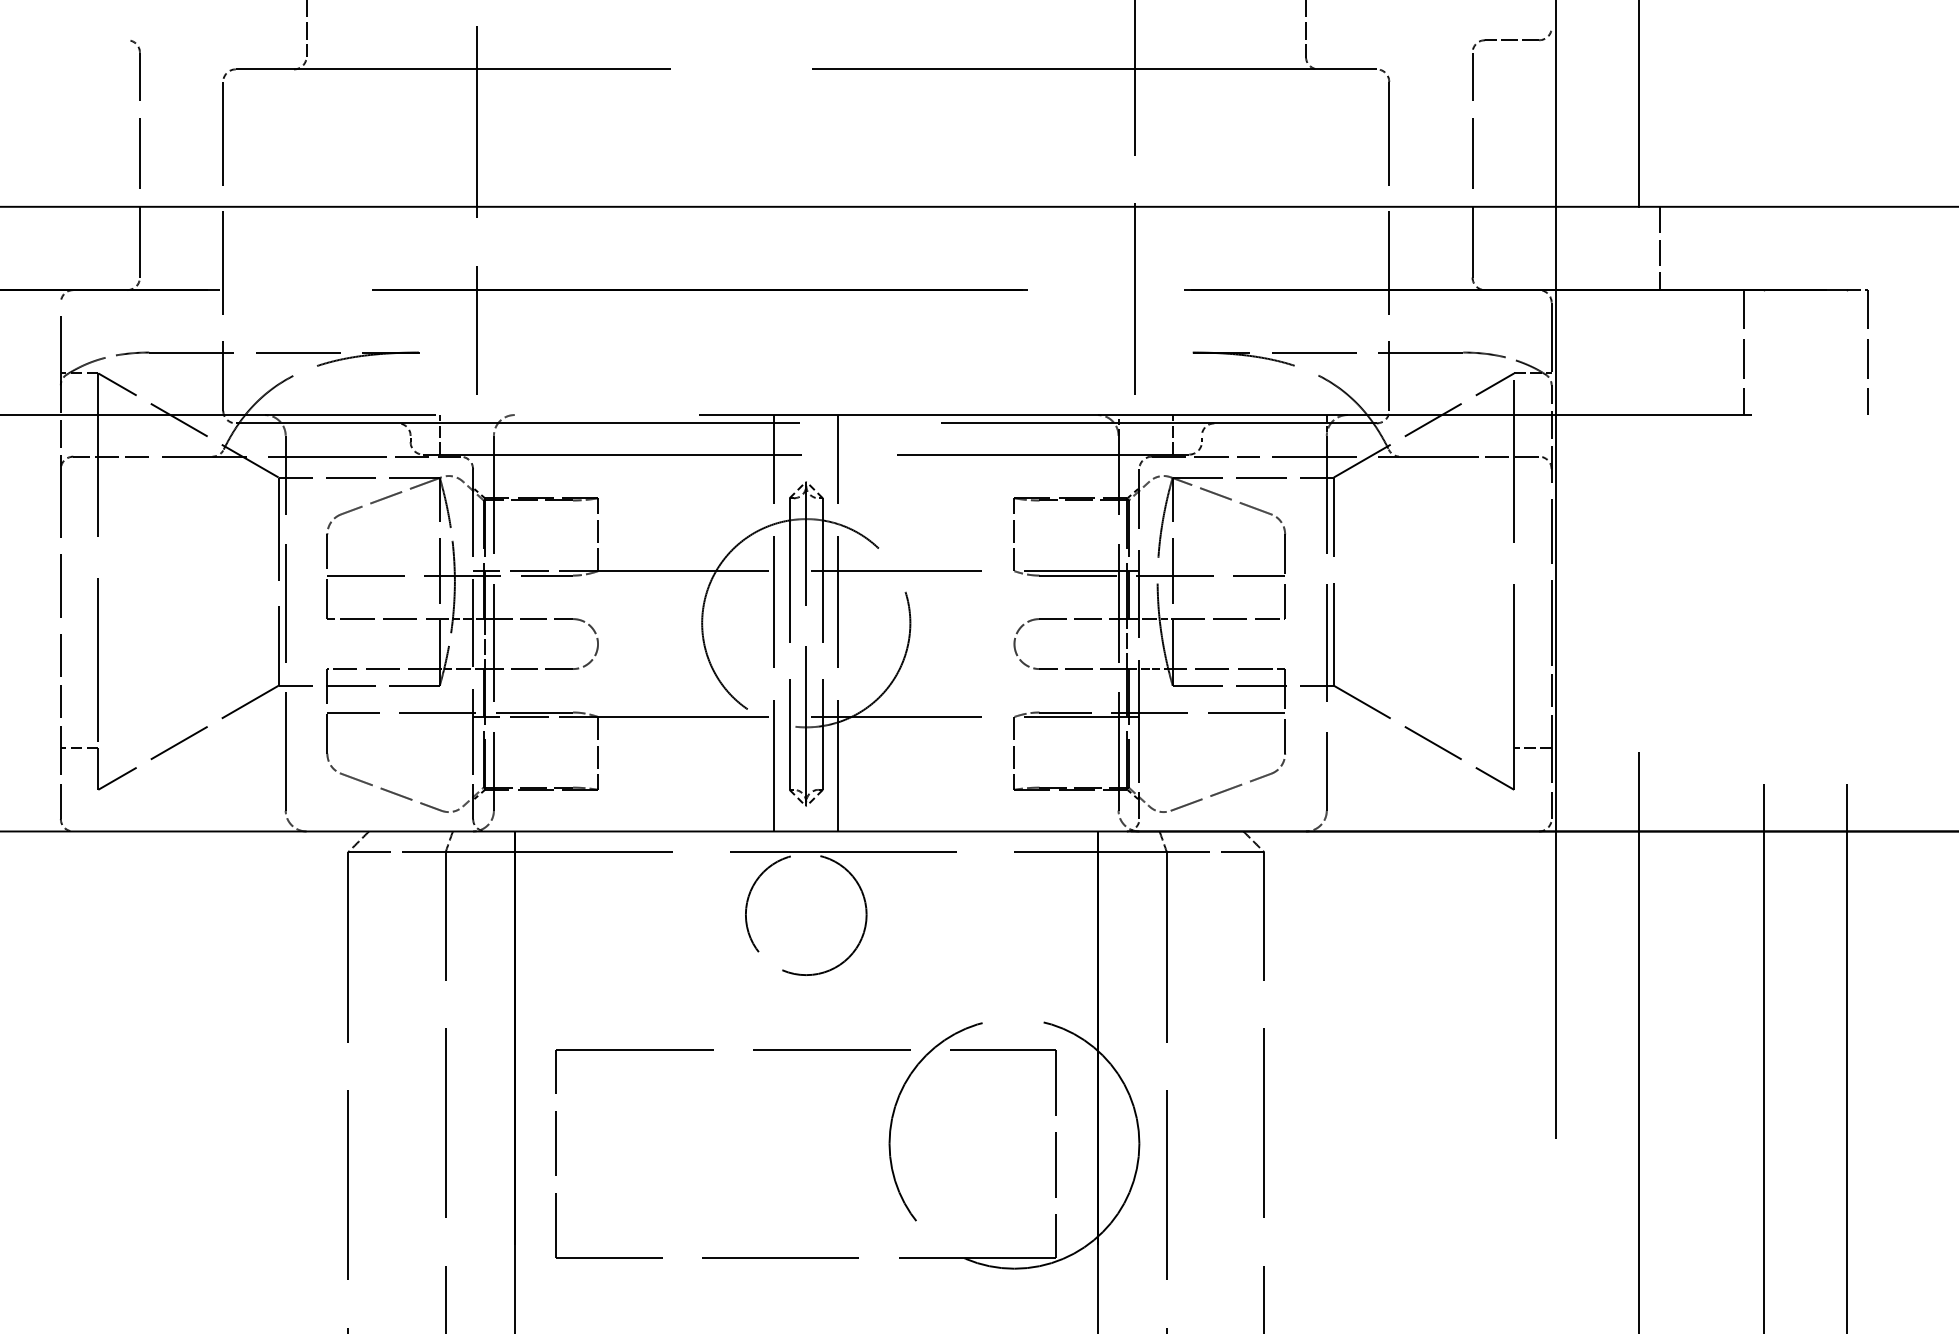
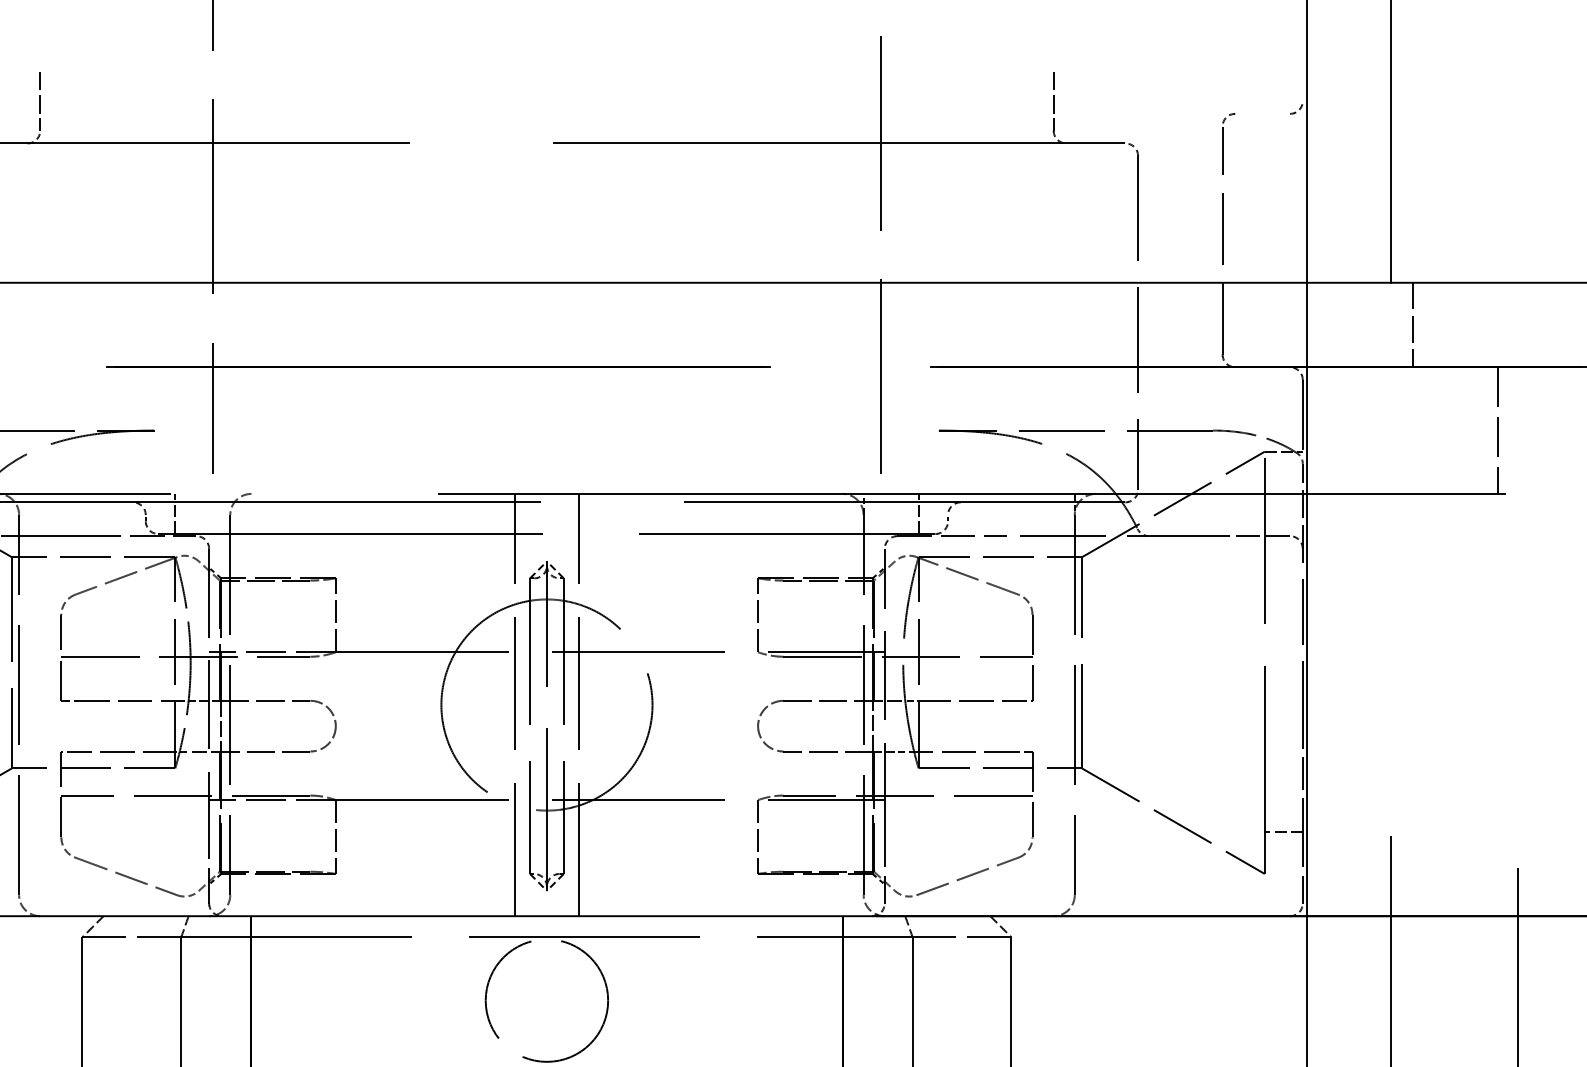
line: (1512, 40) -> (1263, 114), removed

